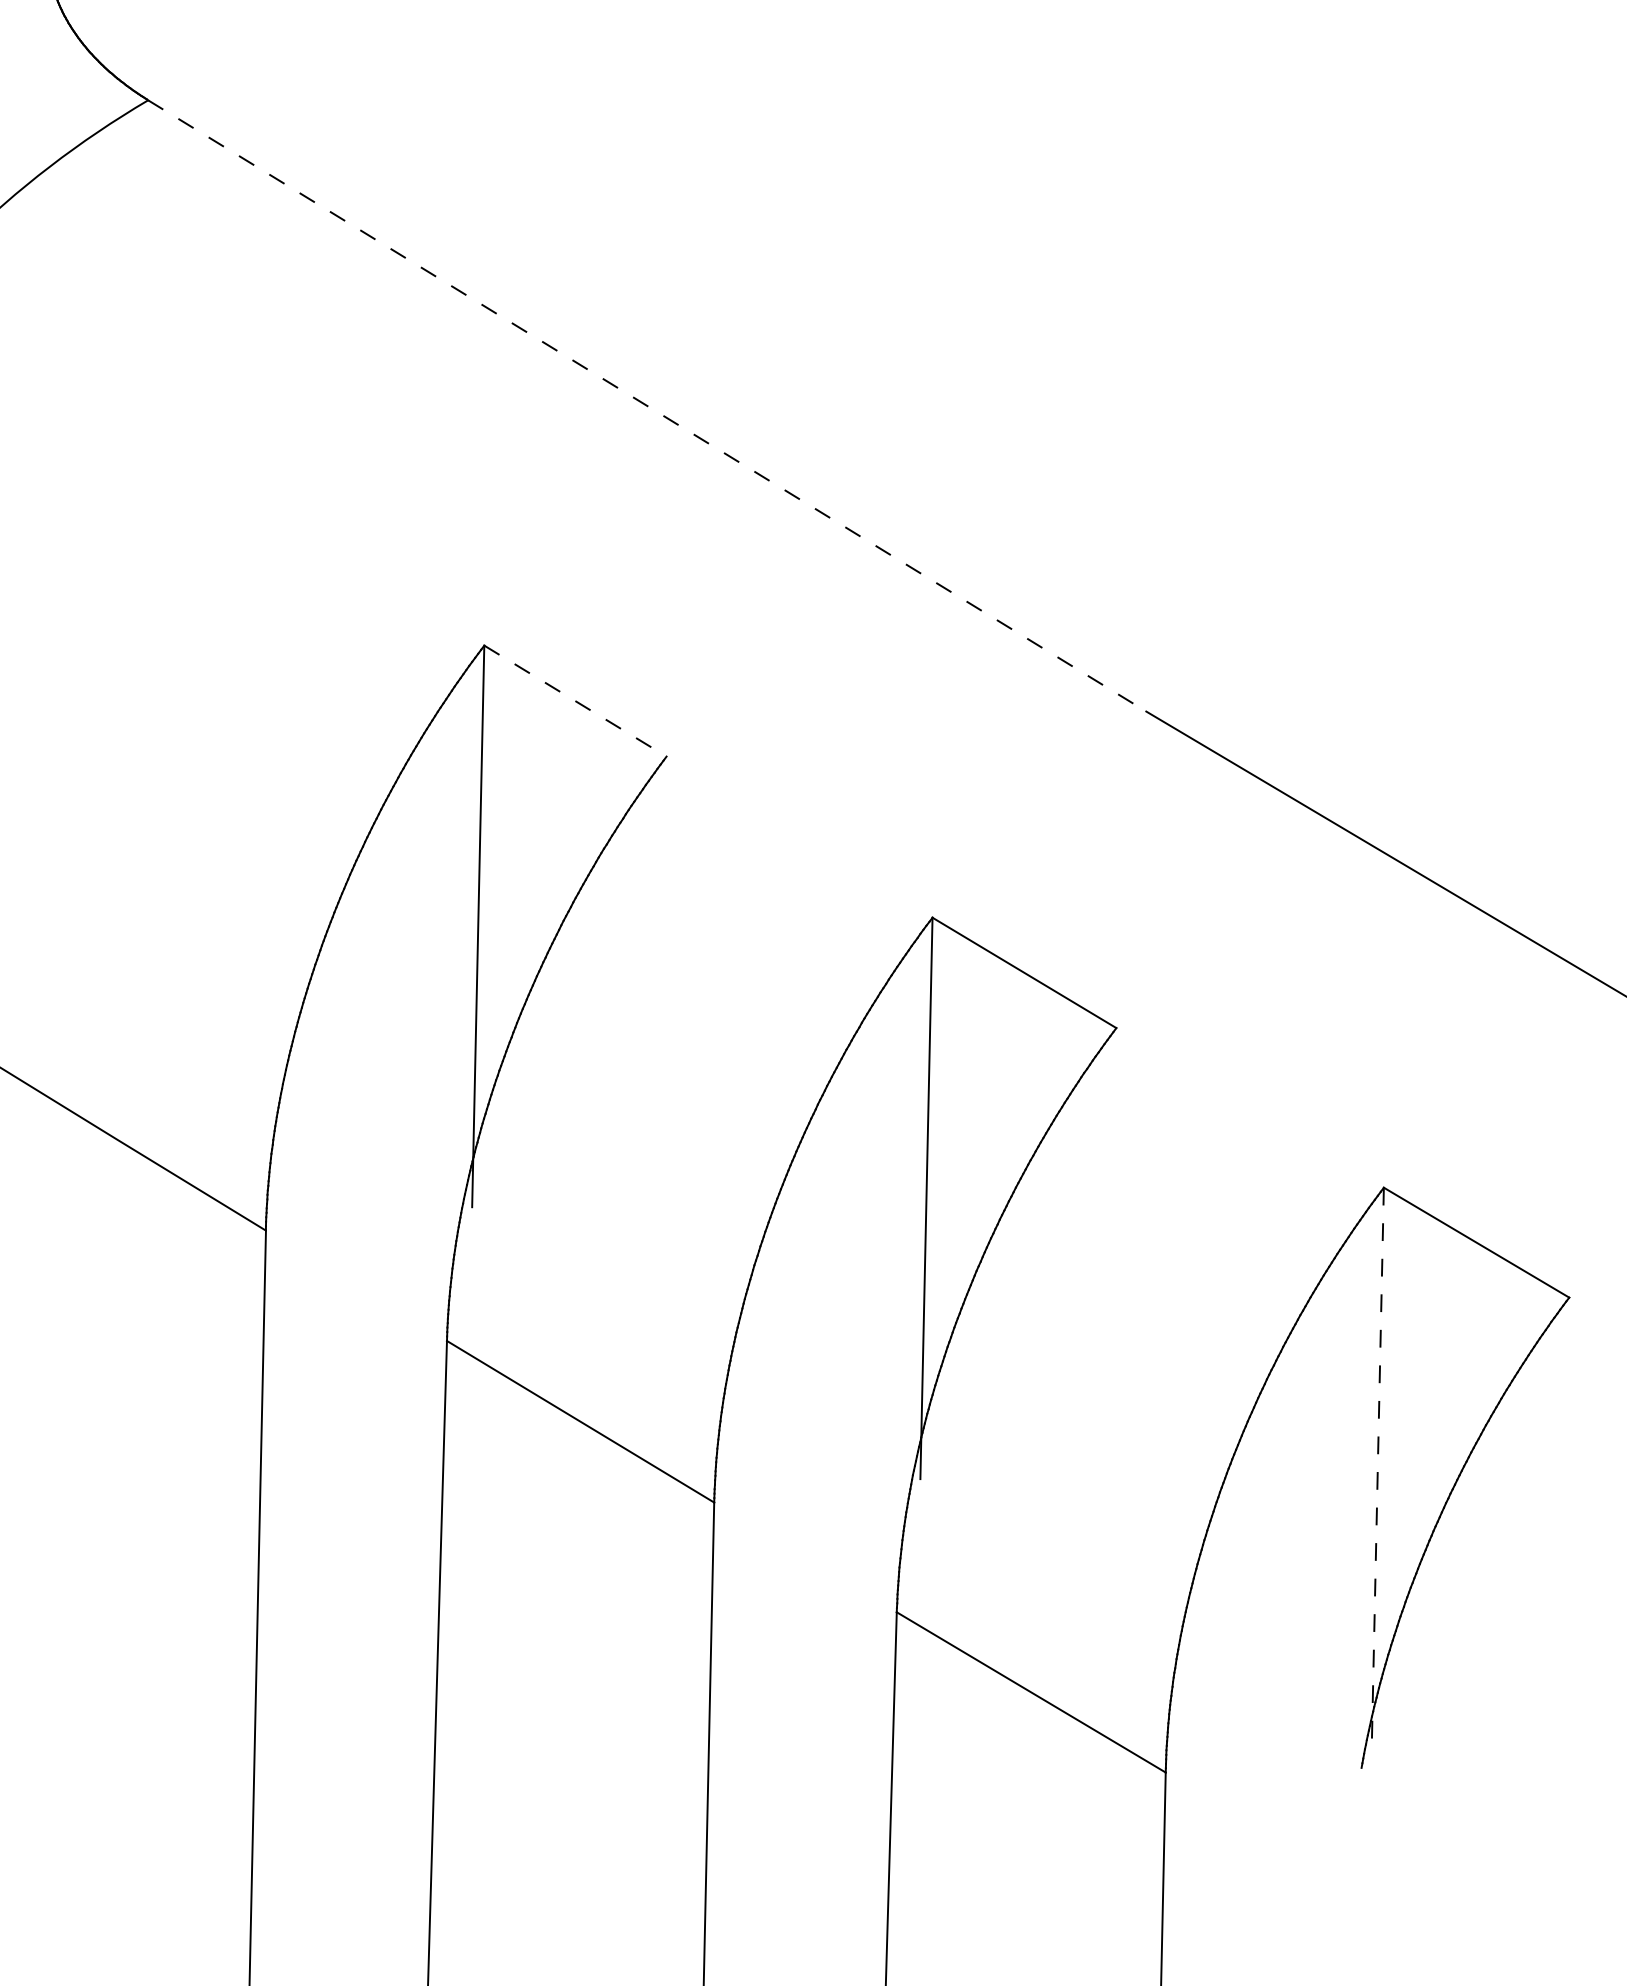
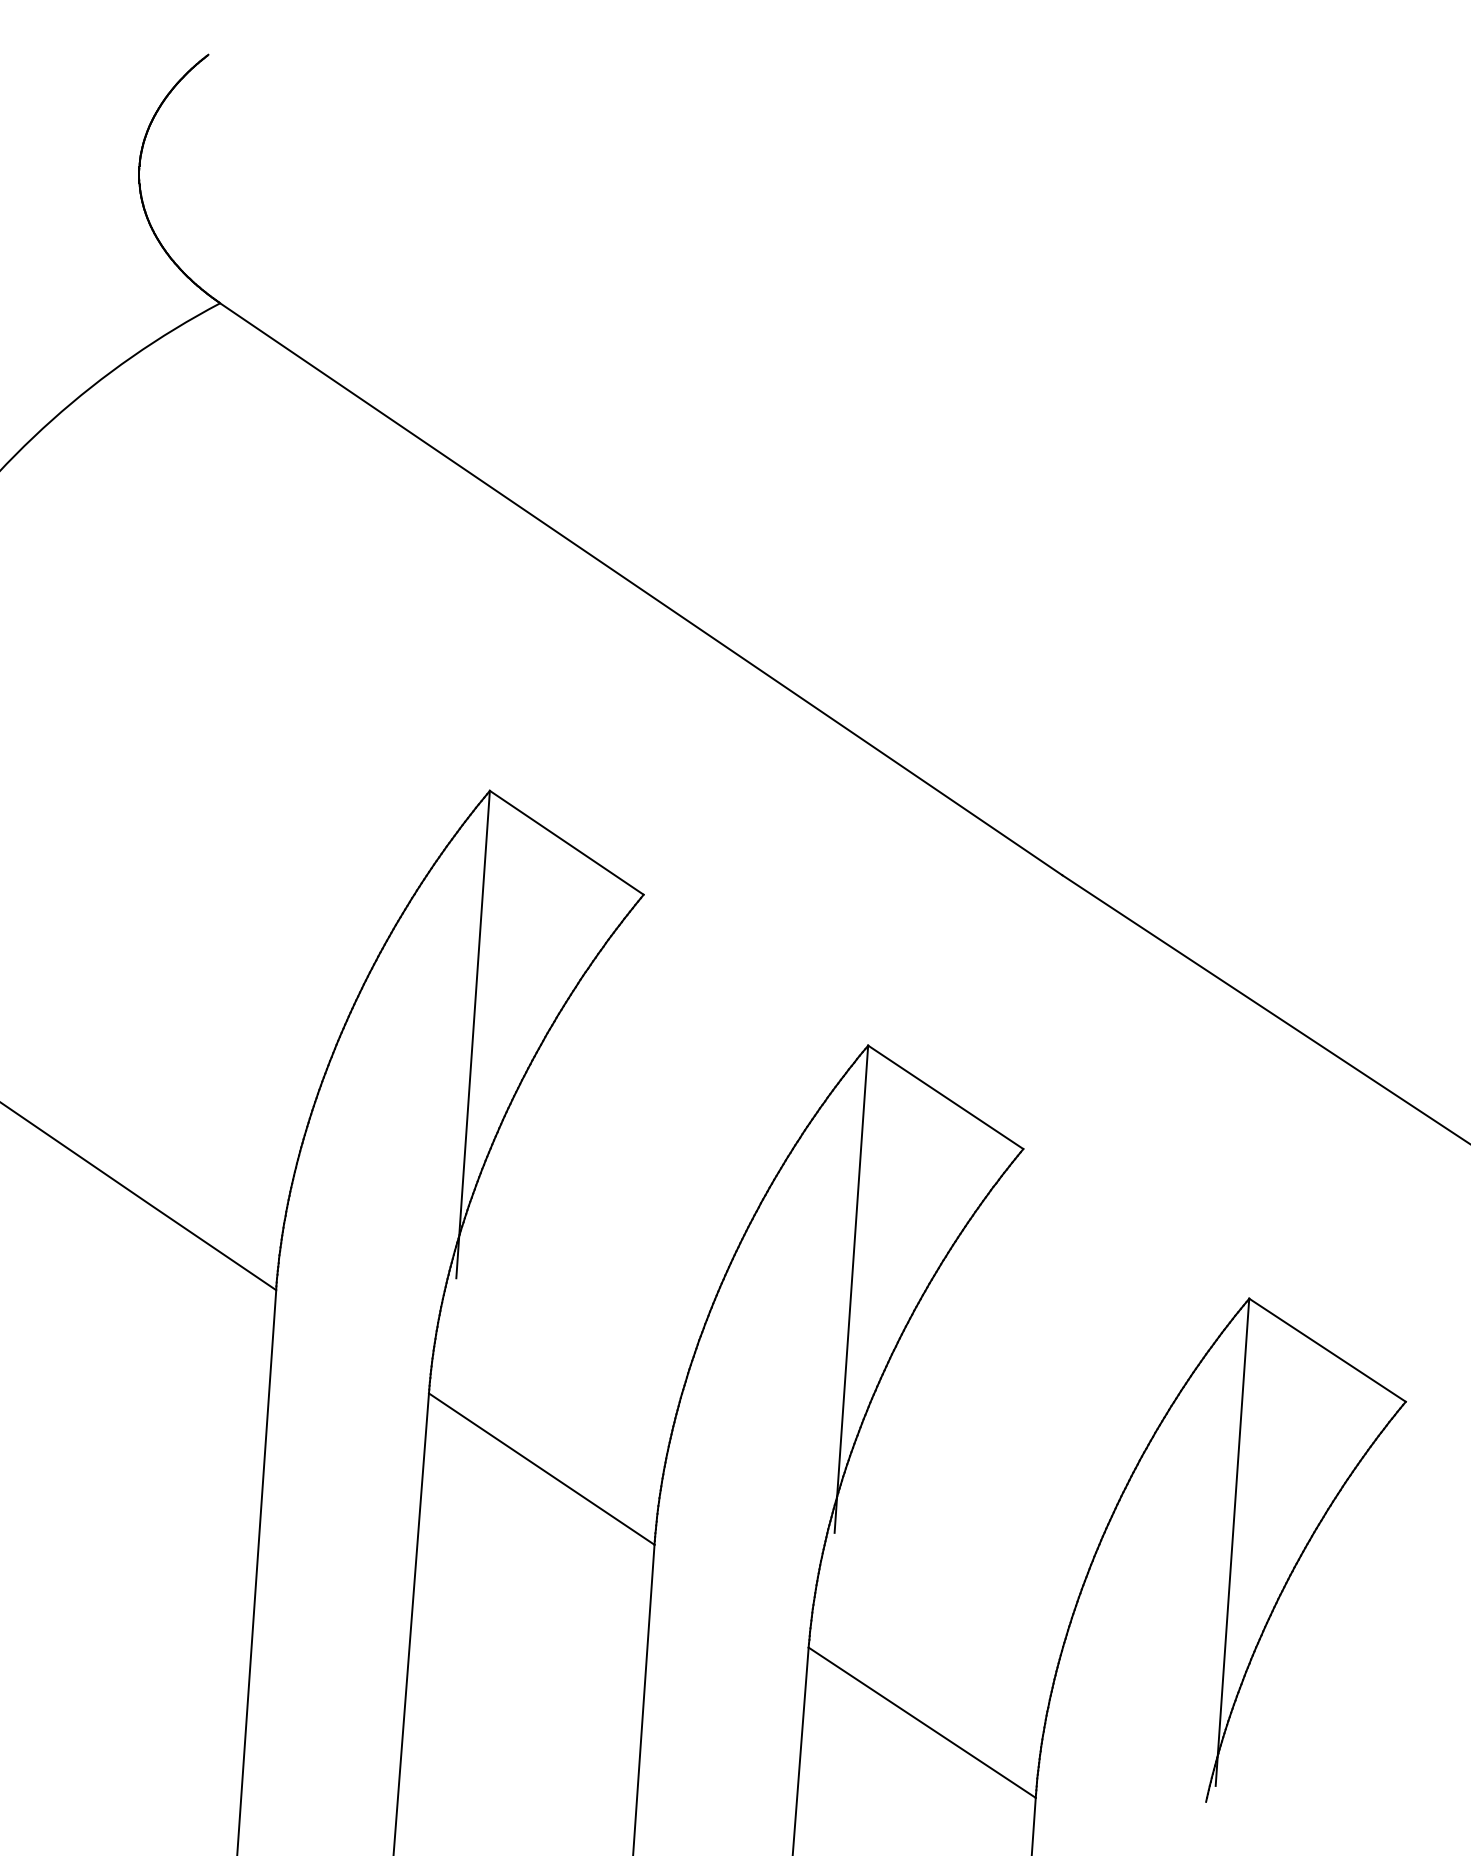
line: (647, 406) -> (641, 589), dashed -> solid
line: (575, 700) -> (566, 842), dashed -> solid
line: (1377, 1468) -> (1232, 1542), dashed -> solid

